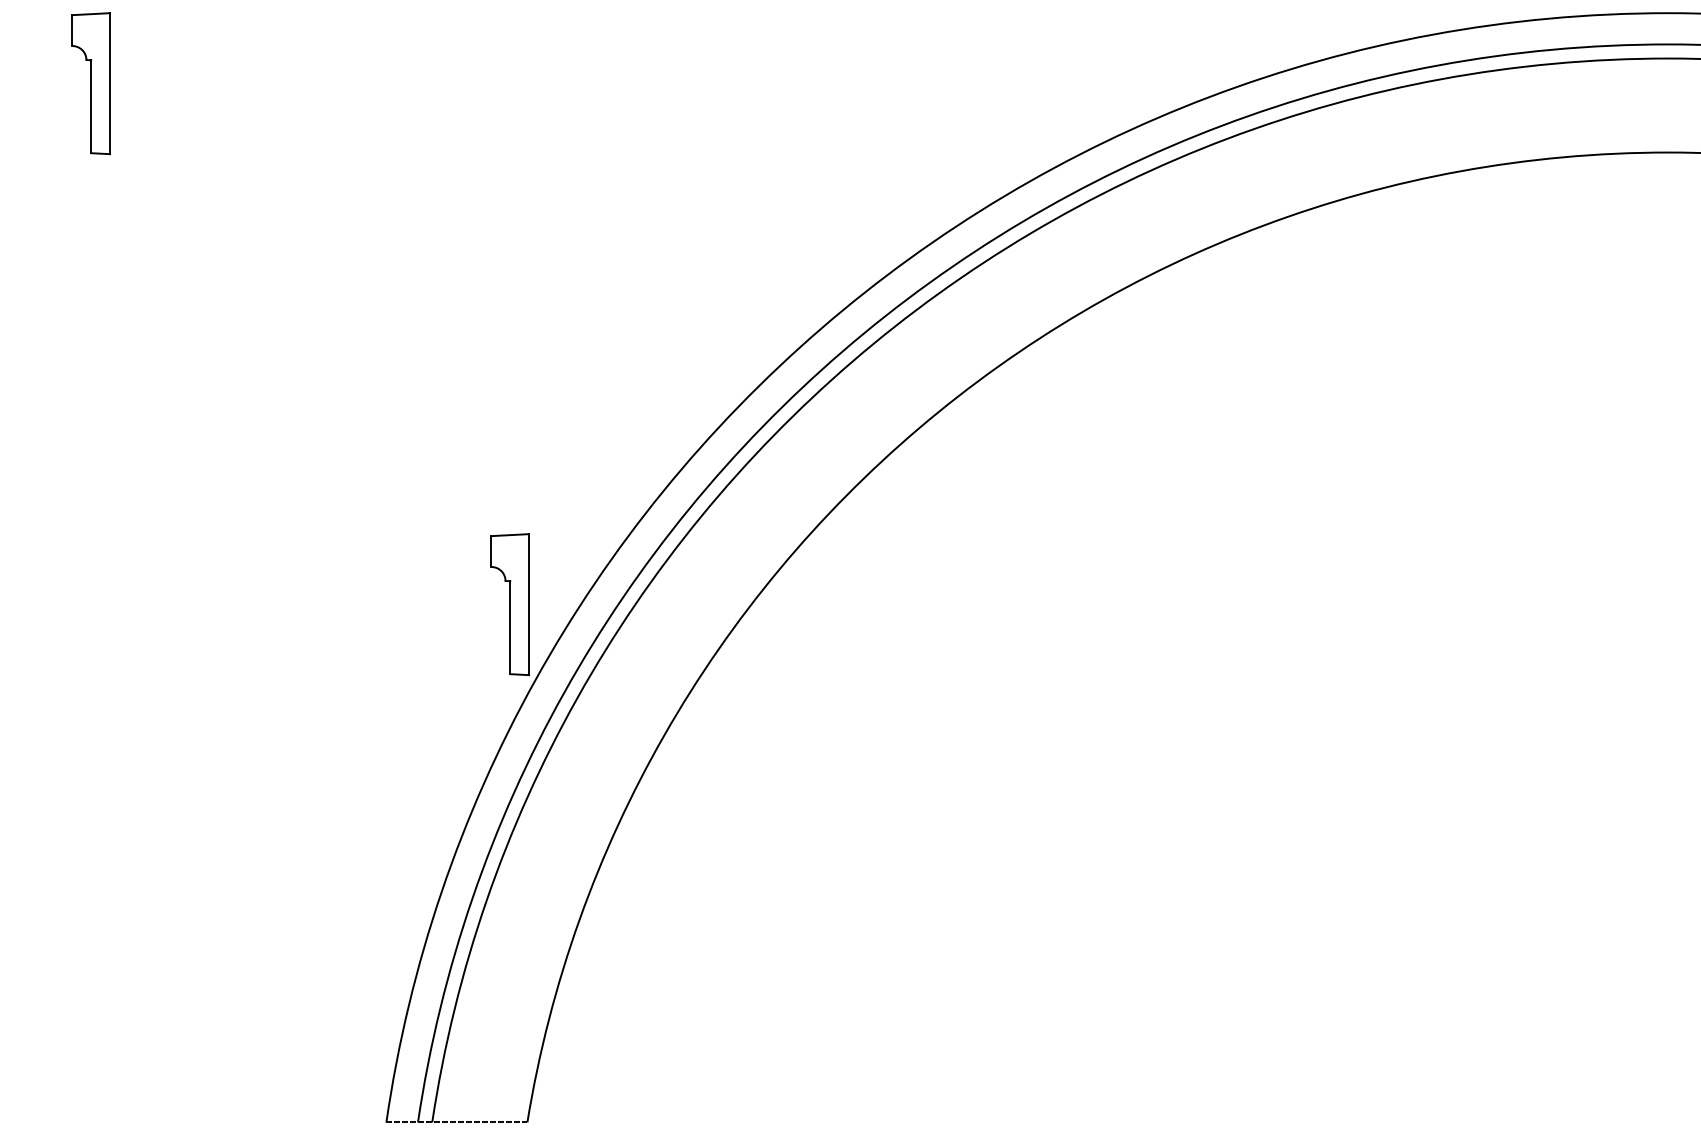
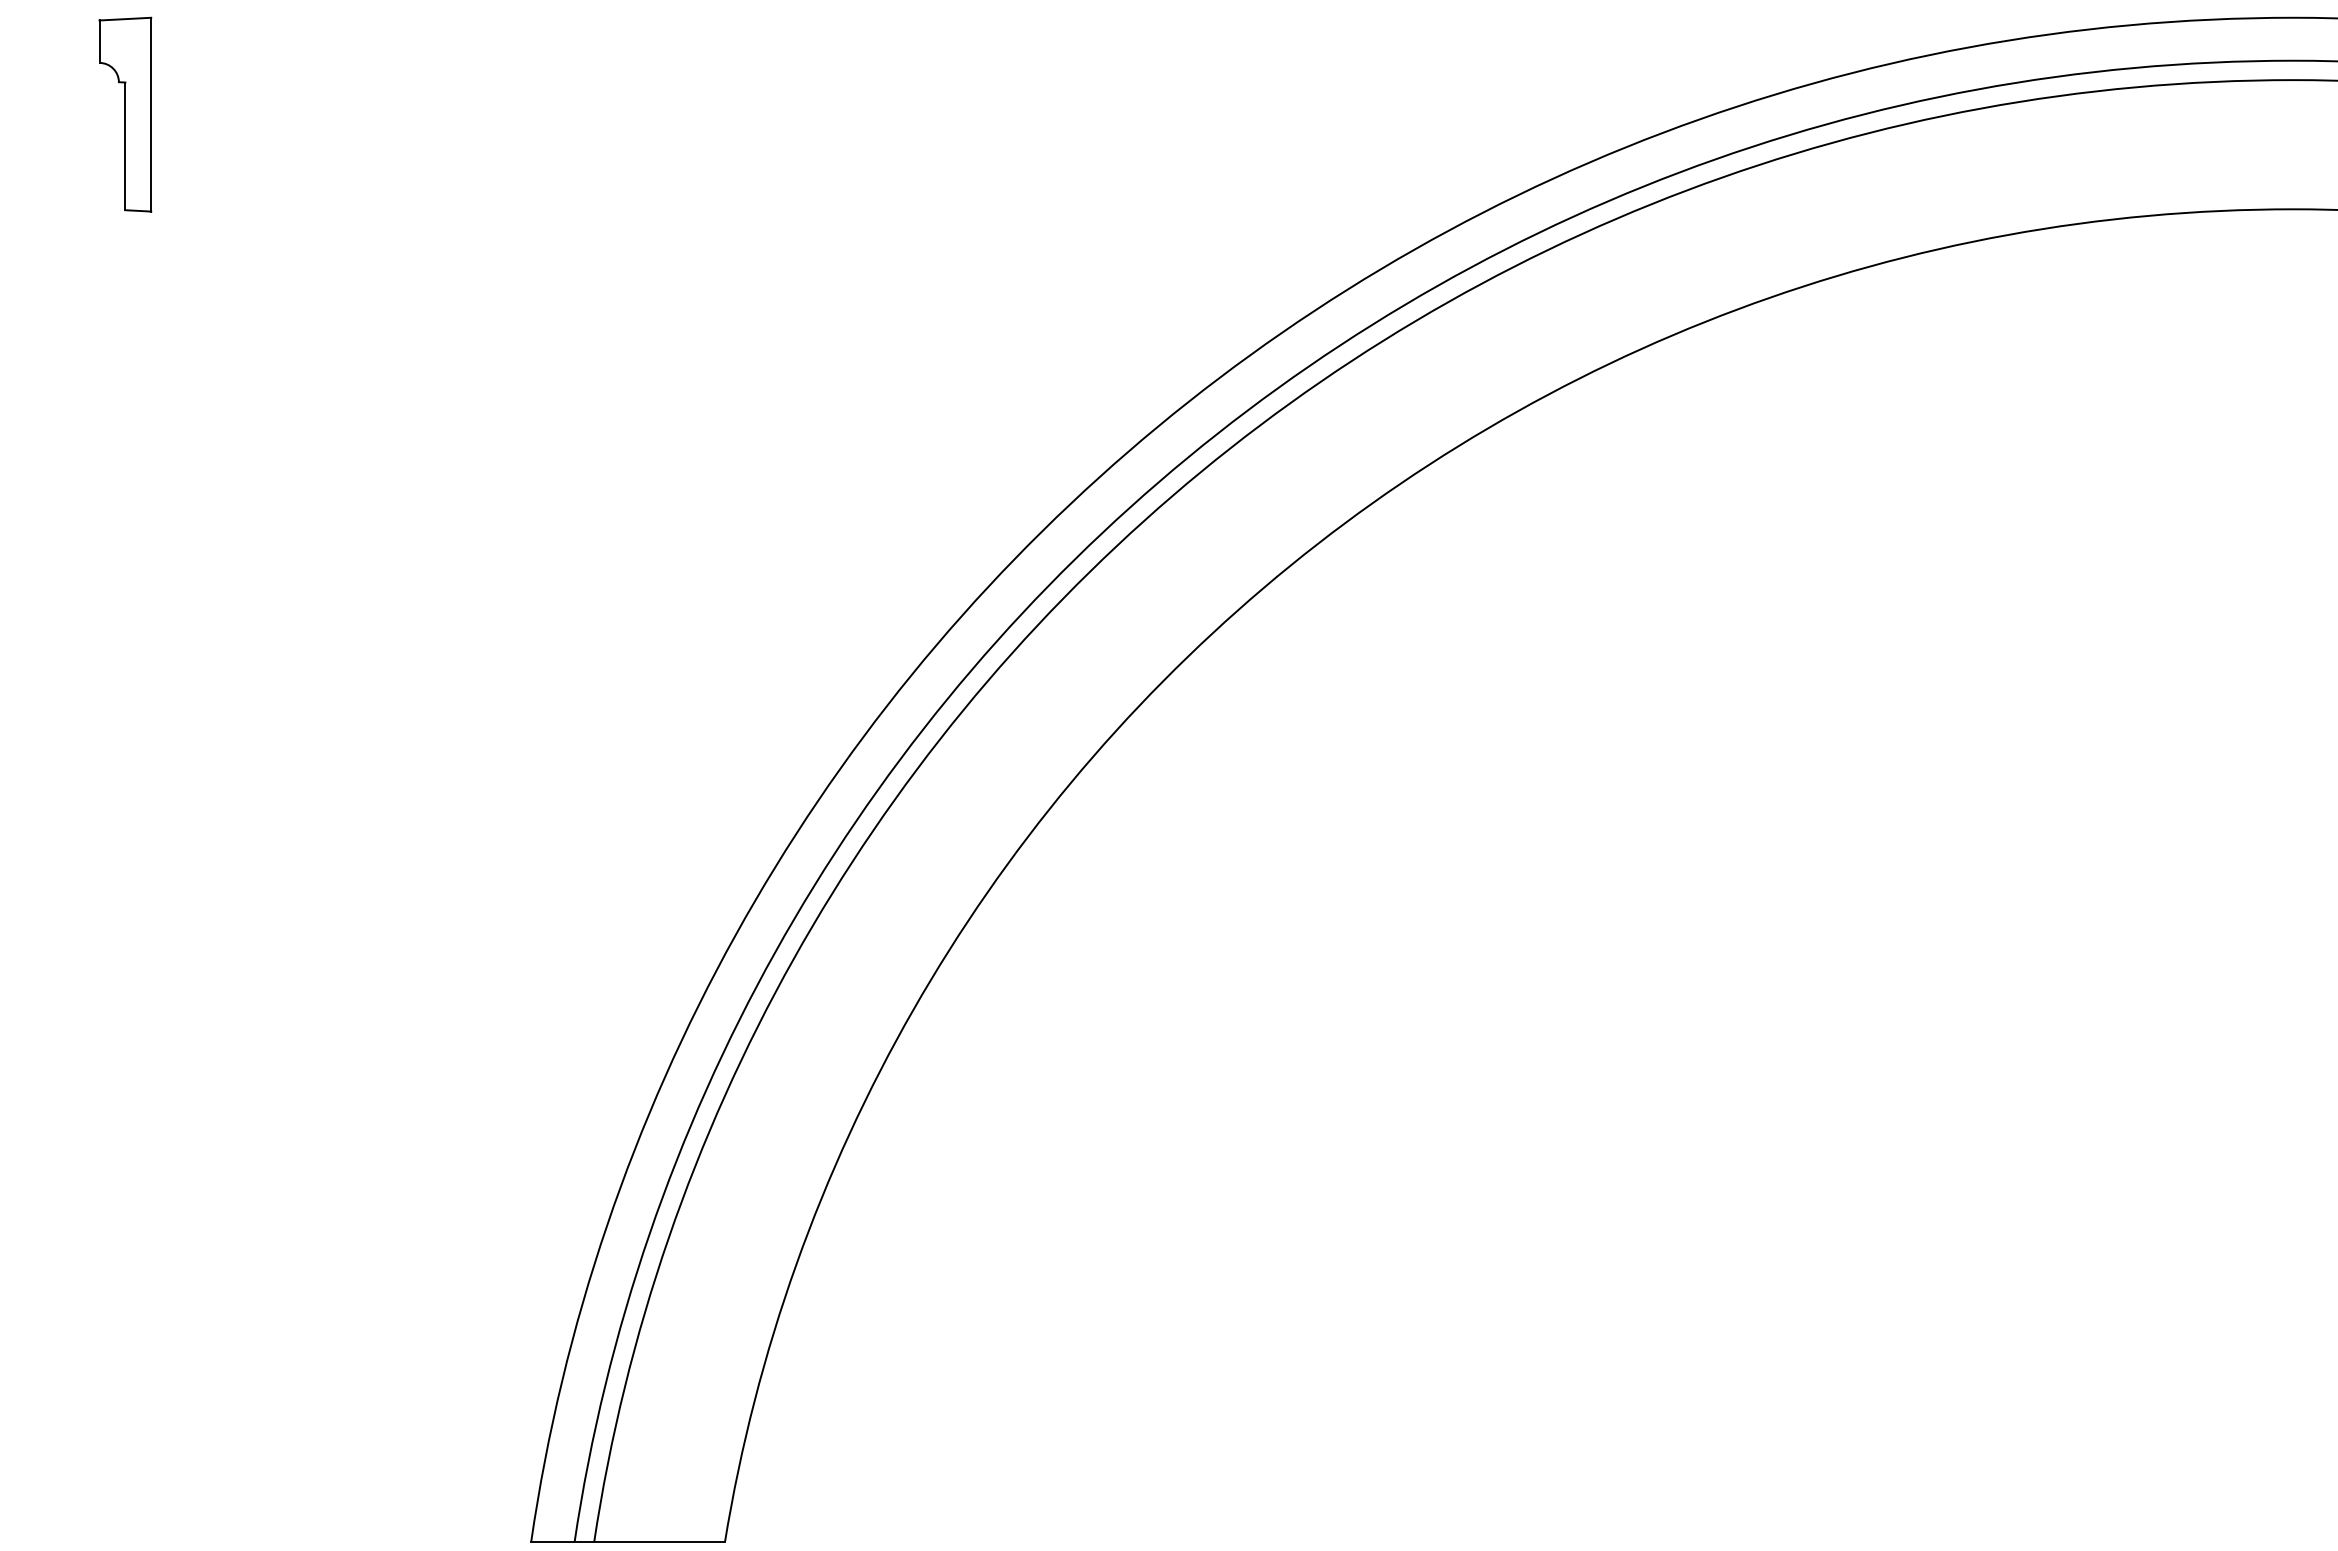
part: (510, 604) -> (701, 830), removed
line: (457, 1122) -> (628, 1542), dashed -> solid

